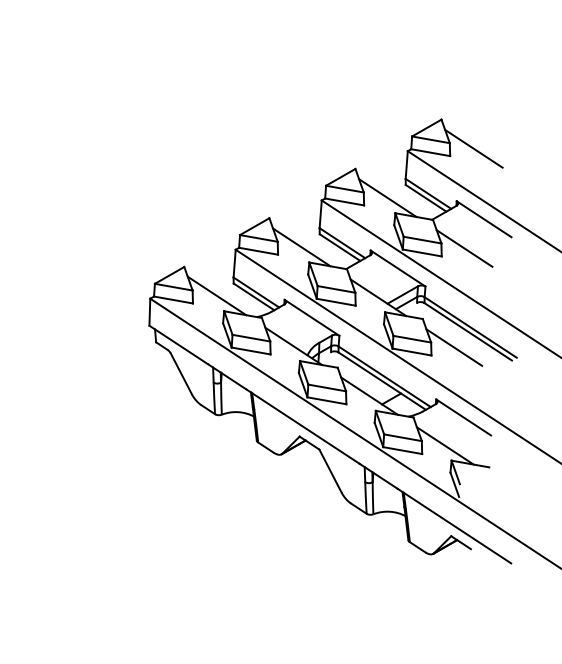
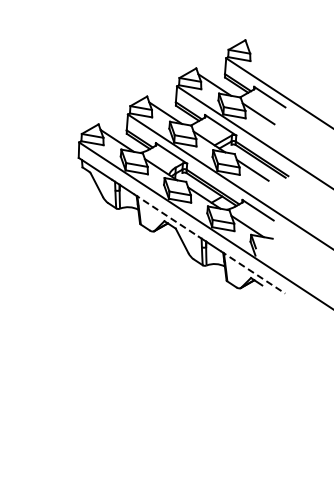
line: (473, 148) -> (263, 56), removed
line: (303, 426) -> (166, 215), solid -> dashed
line: (453, 526) -> (252, 272), solid -> dashed

